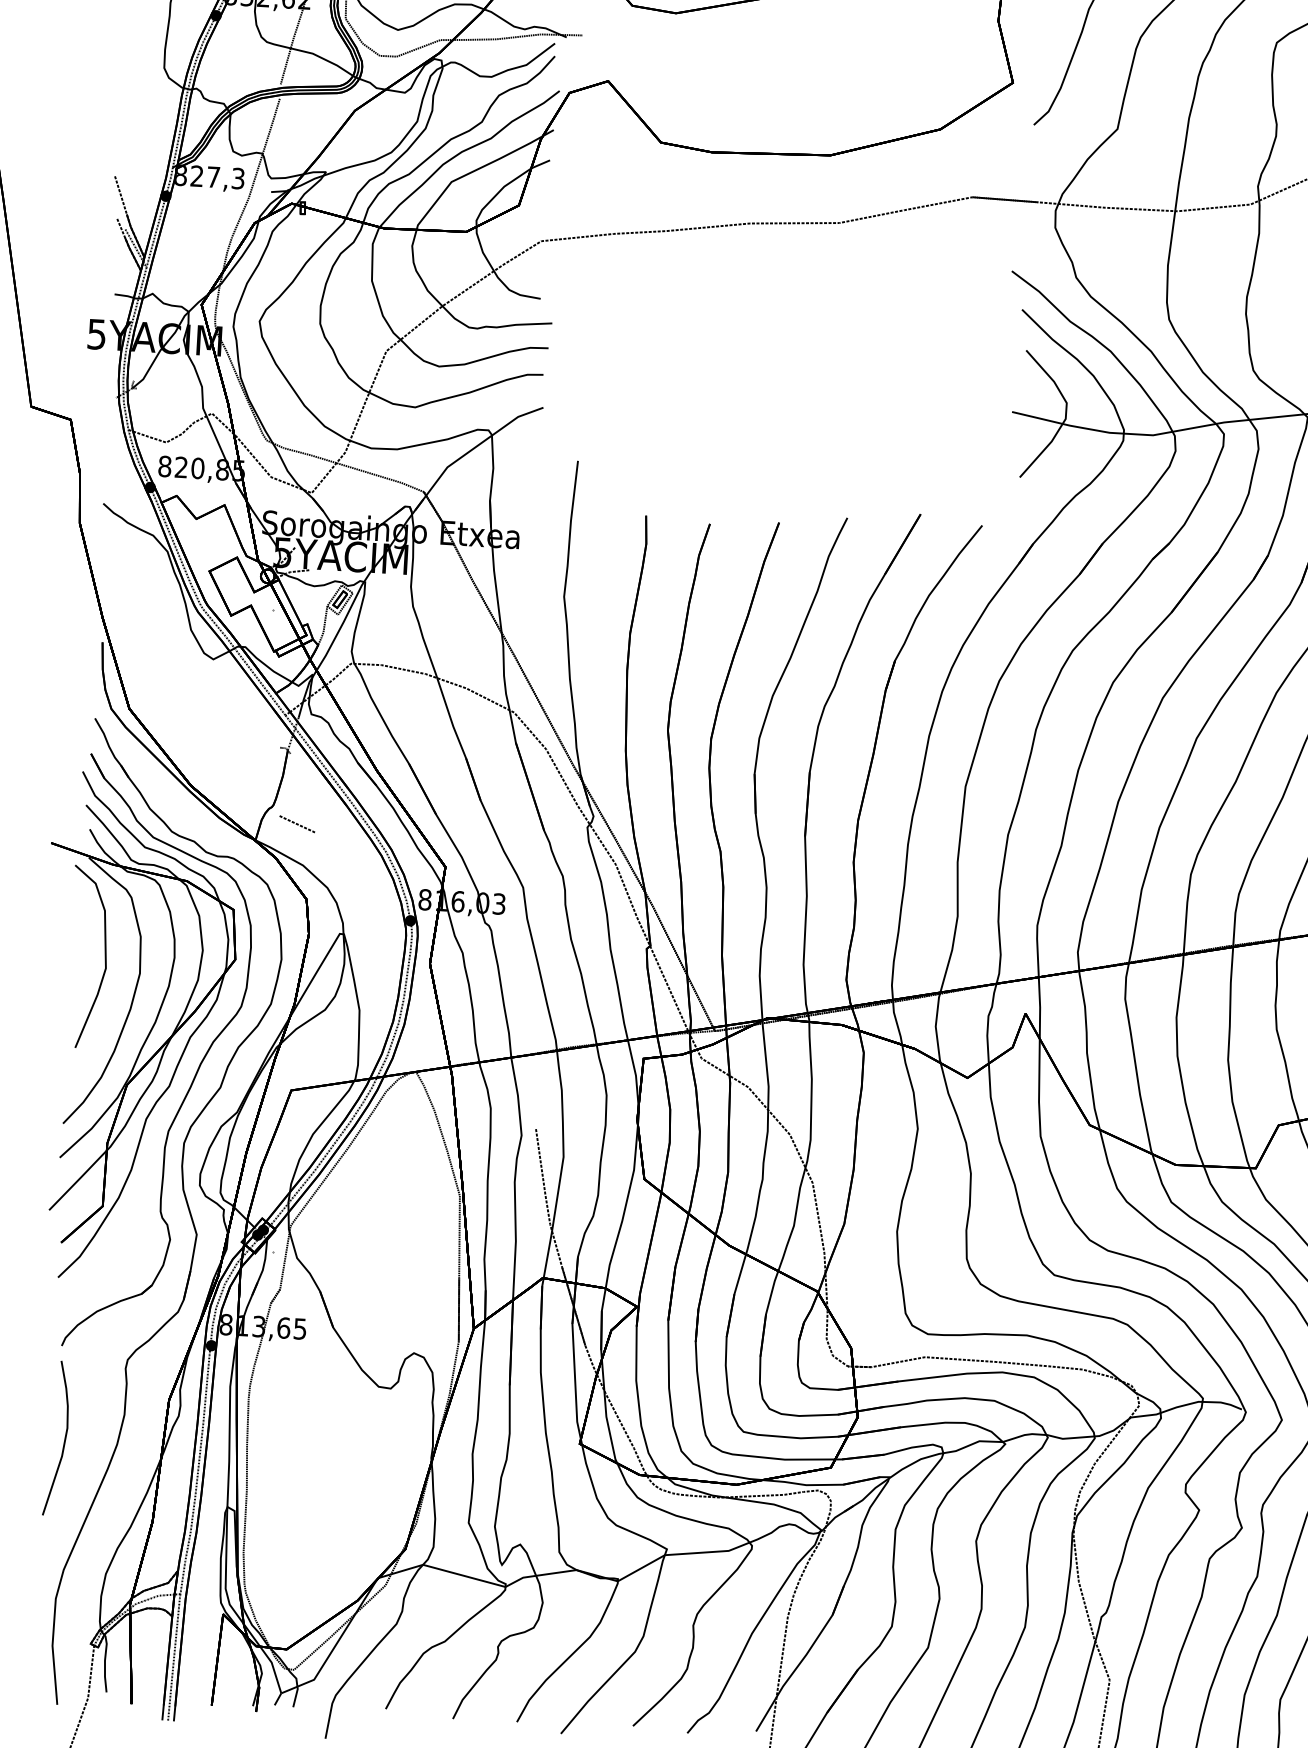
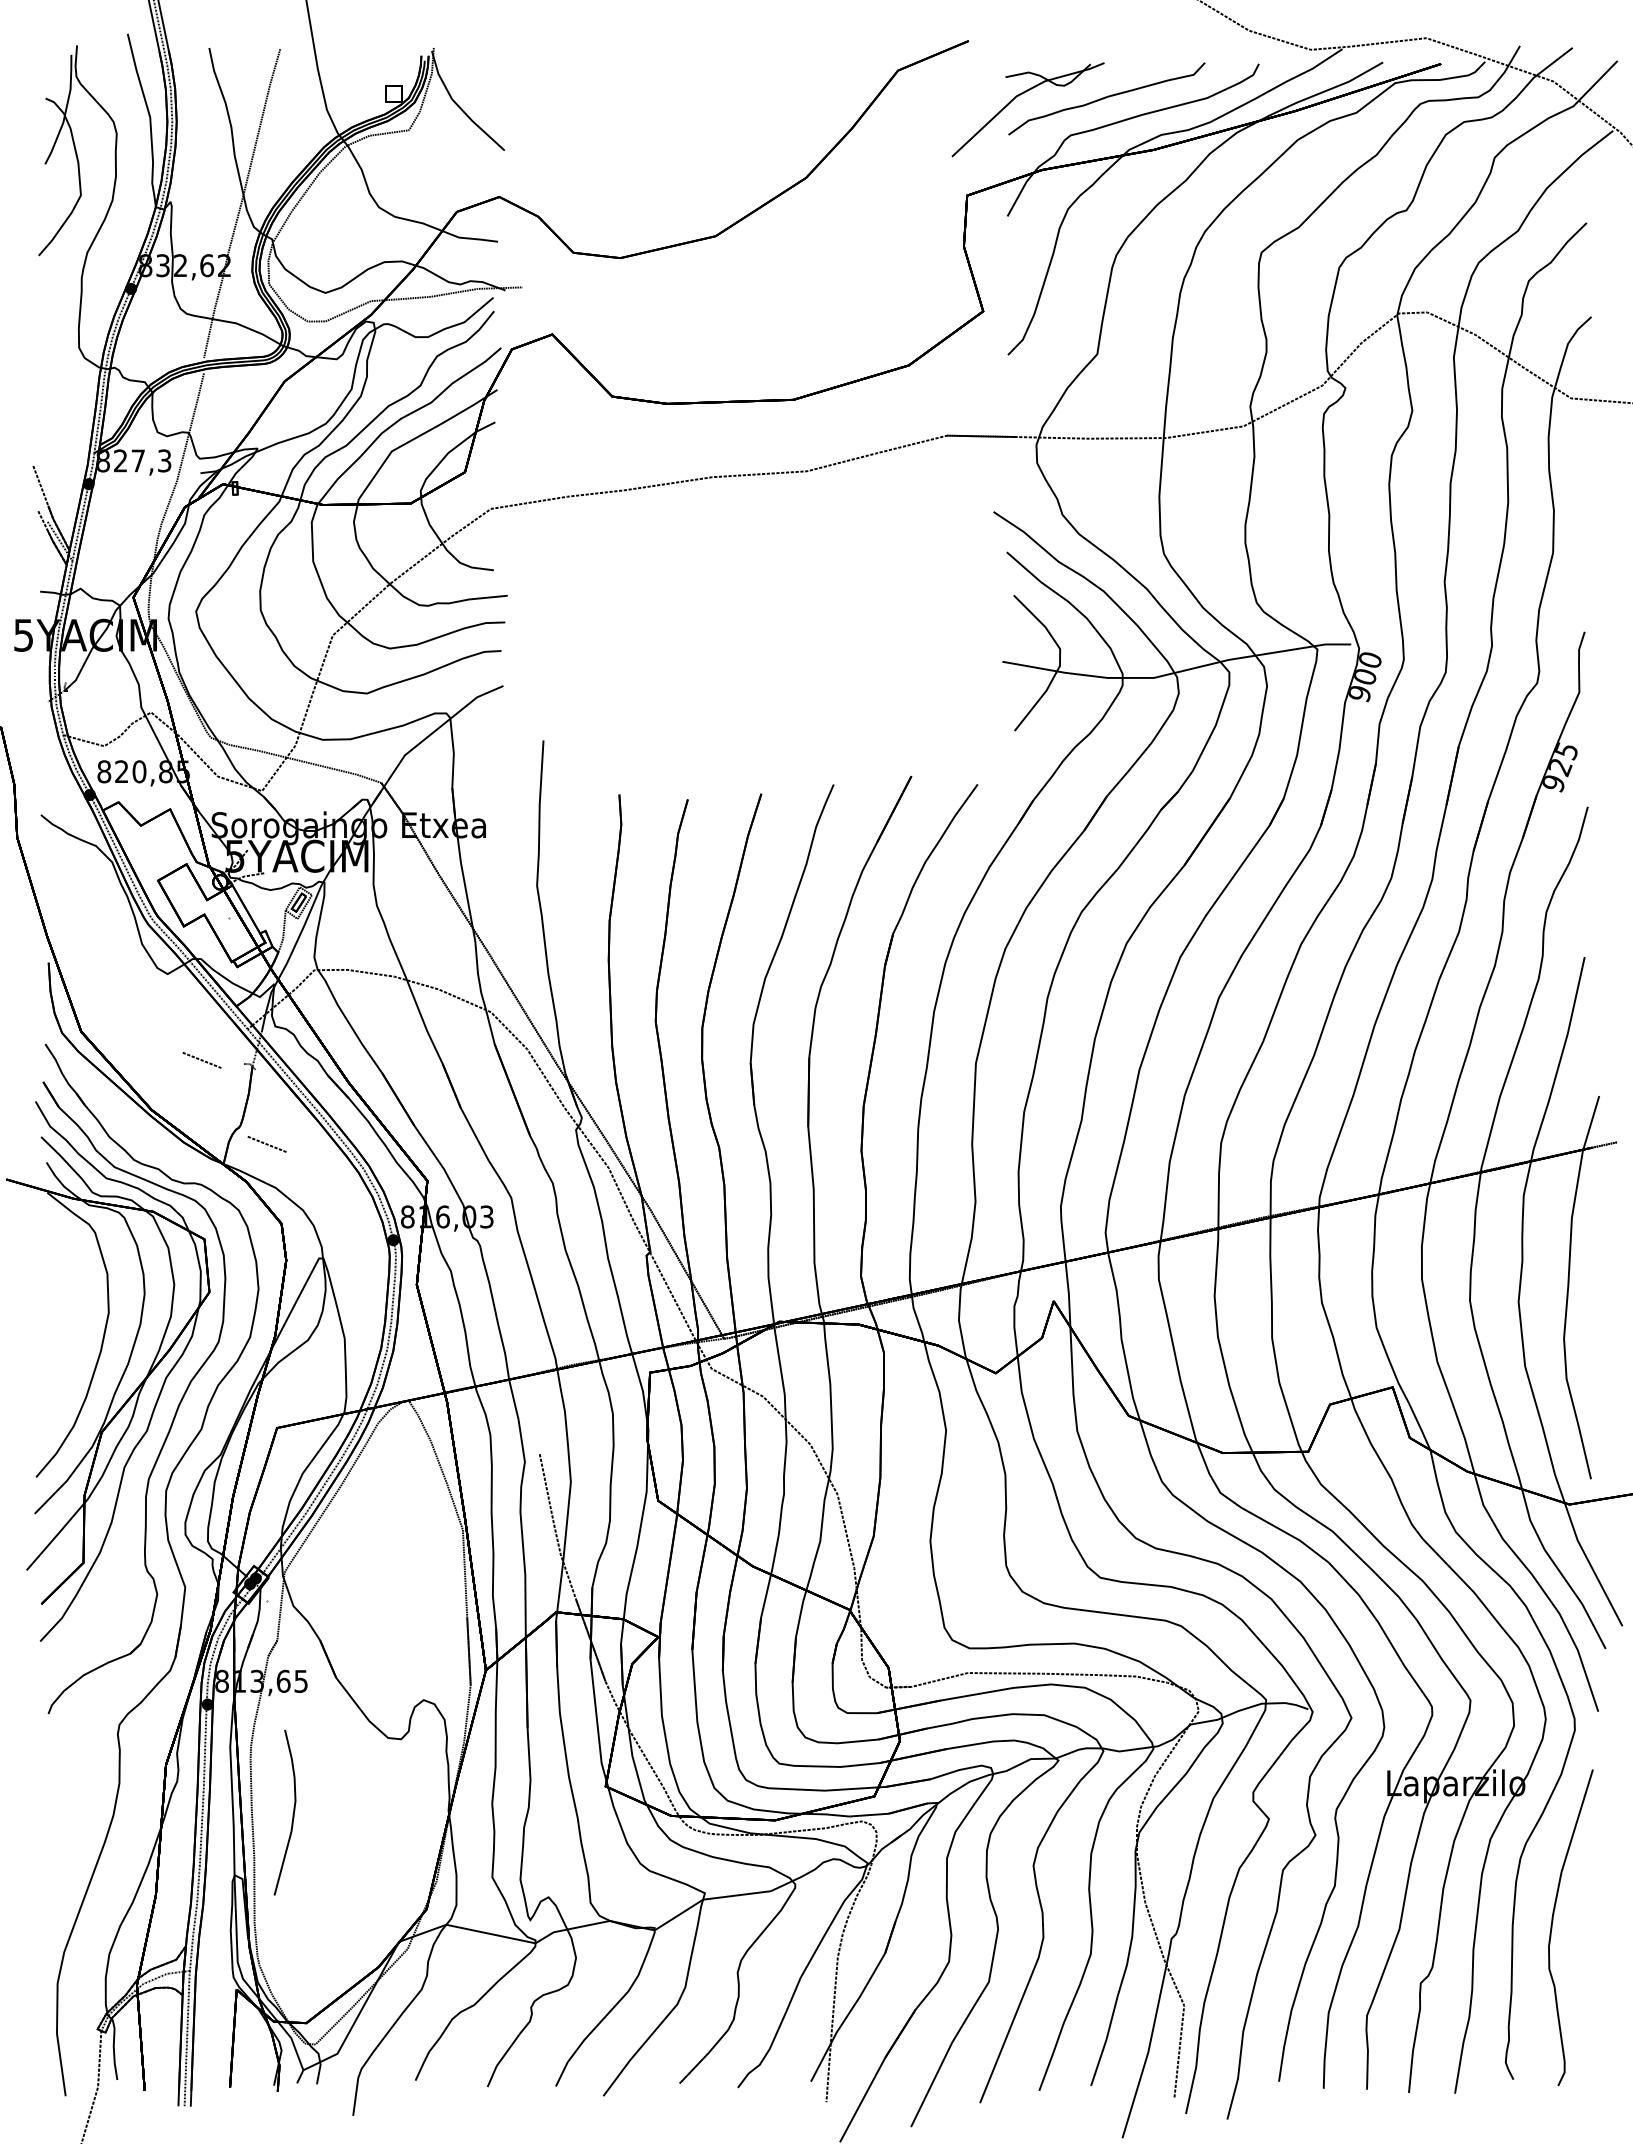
line: (240, 742) -> (201, 1060), added
curve: (104, 957) -> (70, 1298), removed
curve: (63, 1440) -> (292, 1814), moved

